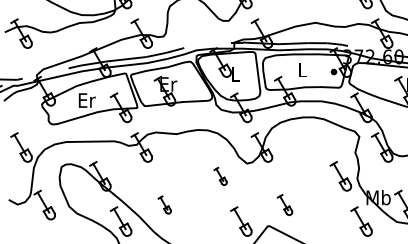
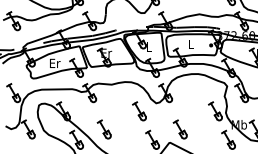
part: (220, 176) -> (139, 111), size x1.67
part: (163, 205) -> (103, 129), size x1.67
part: (283, 205) -> (179, 129), size x1.43

